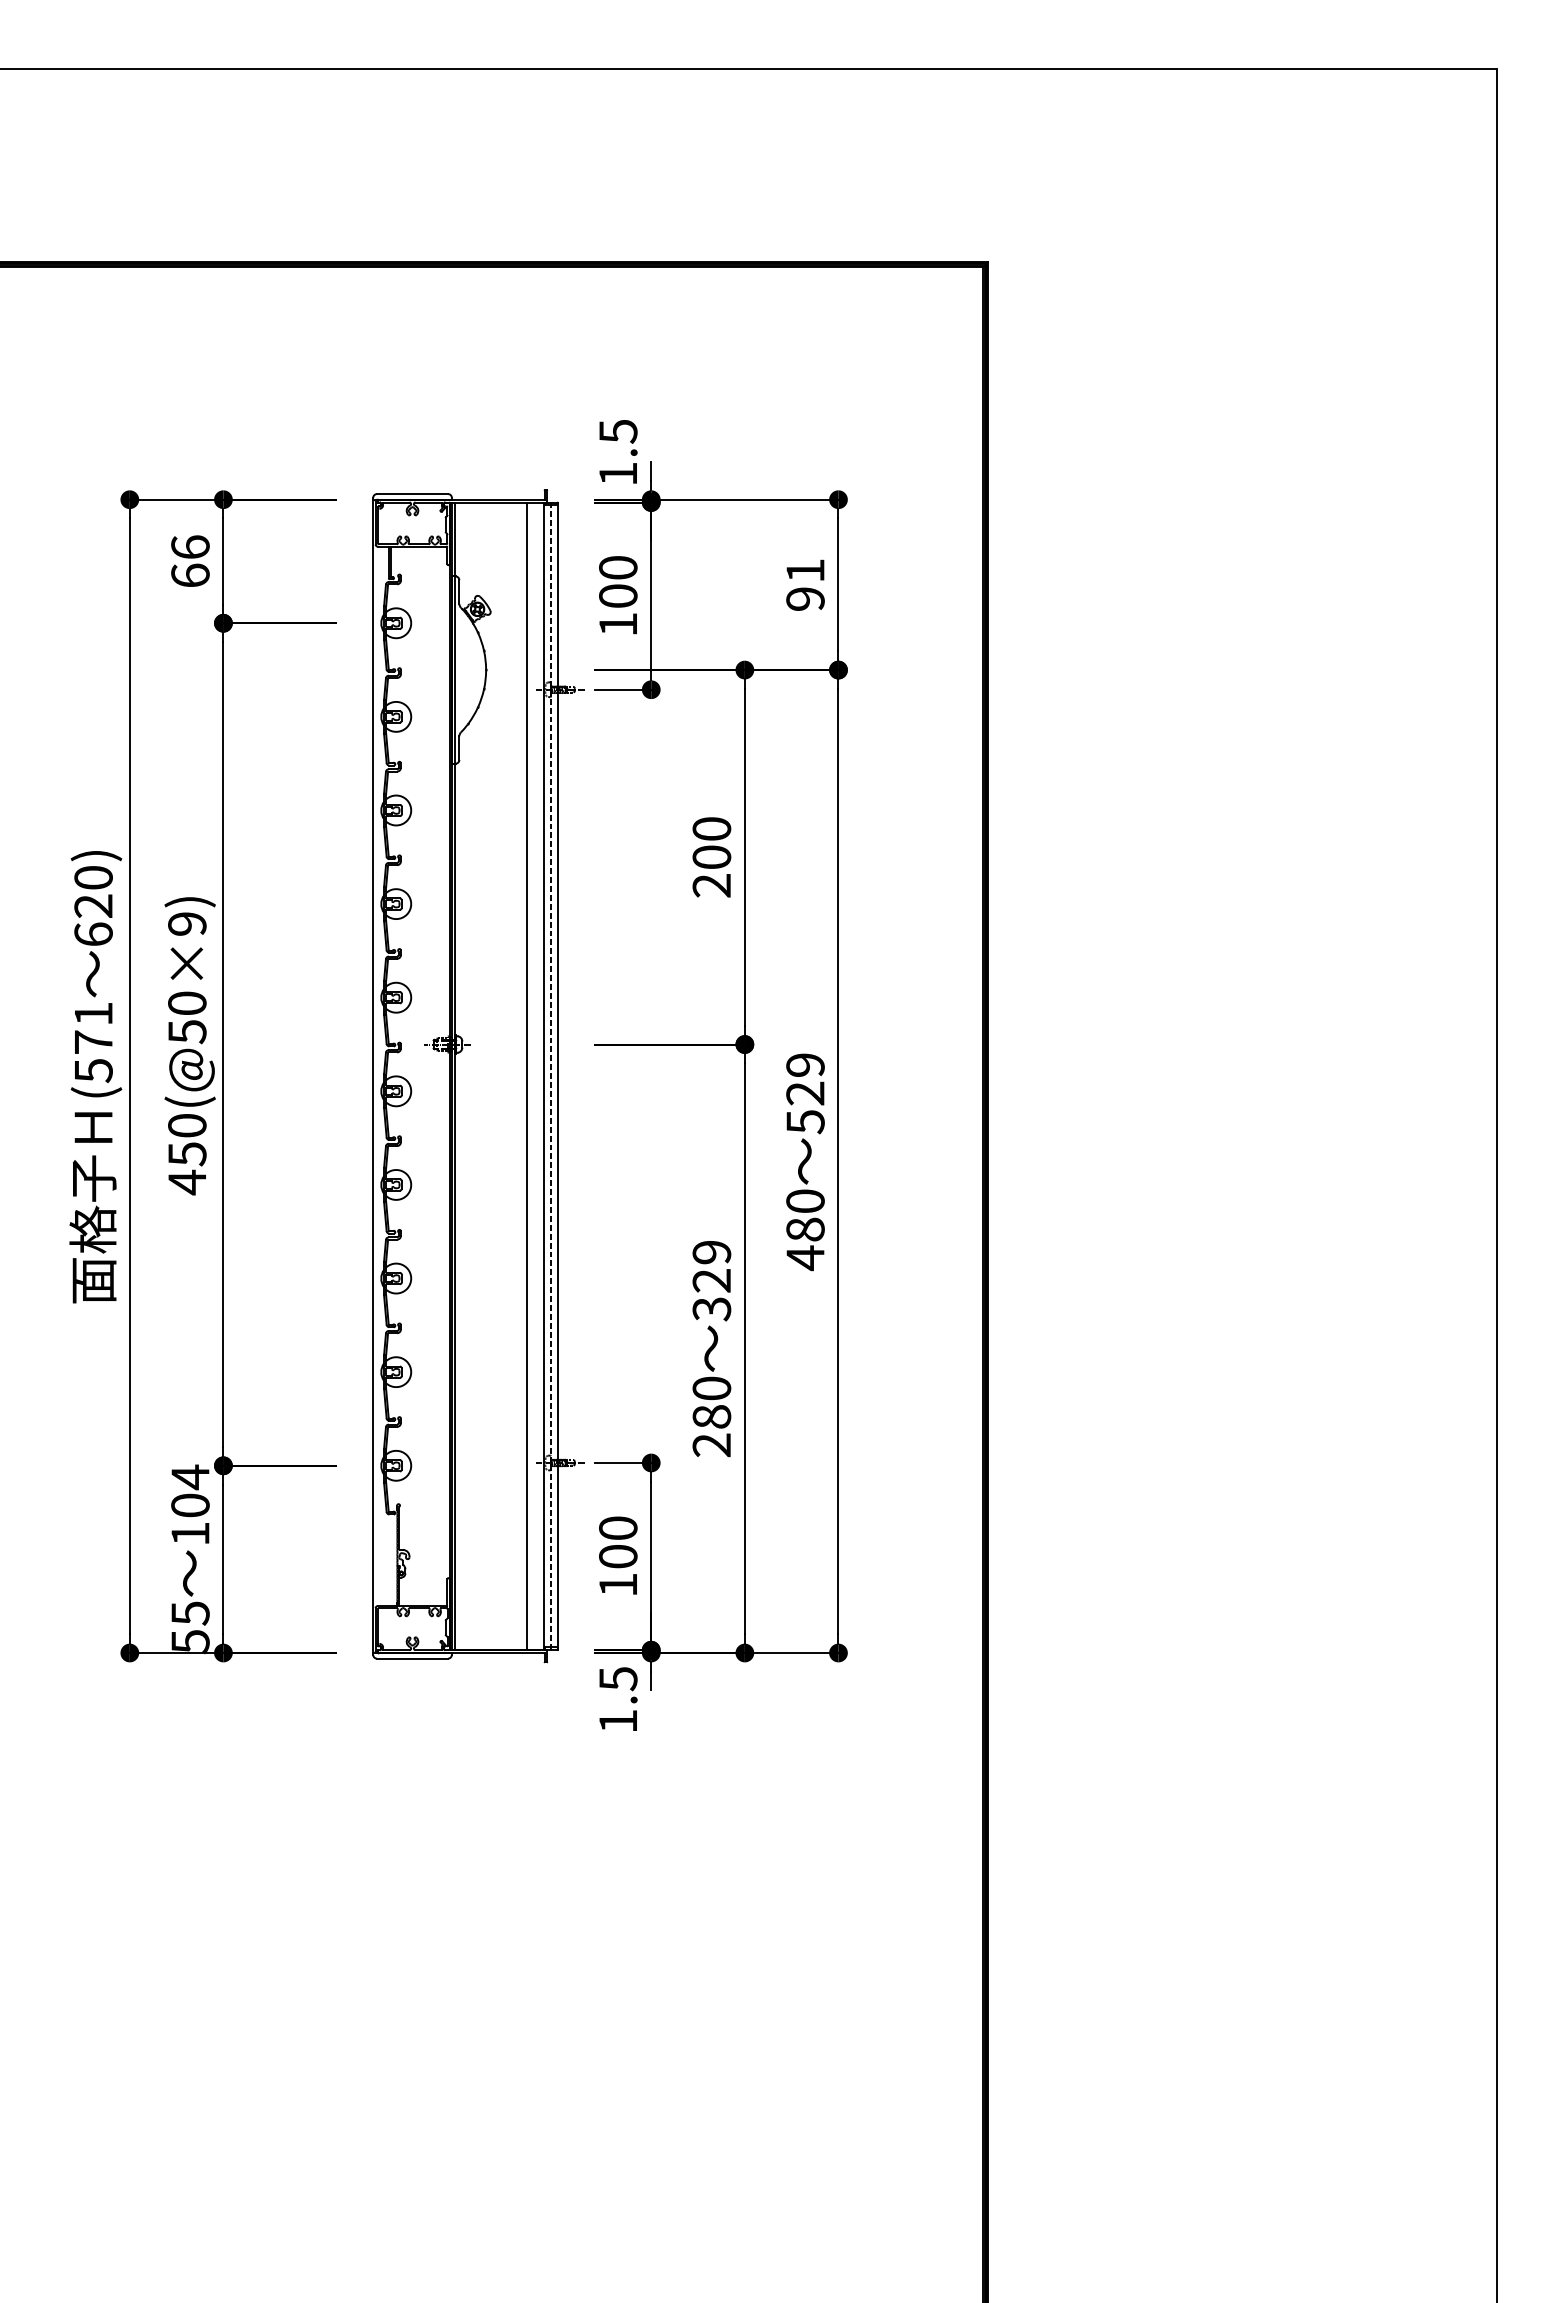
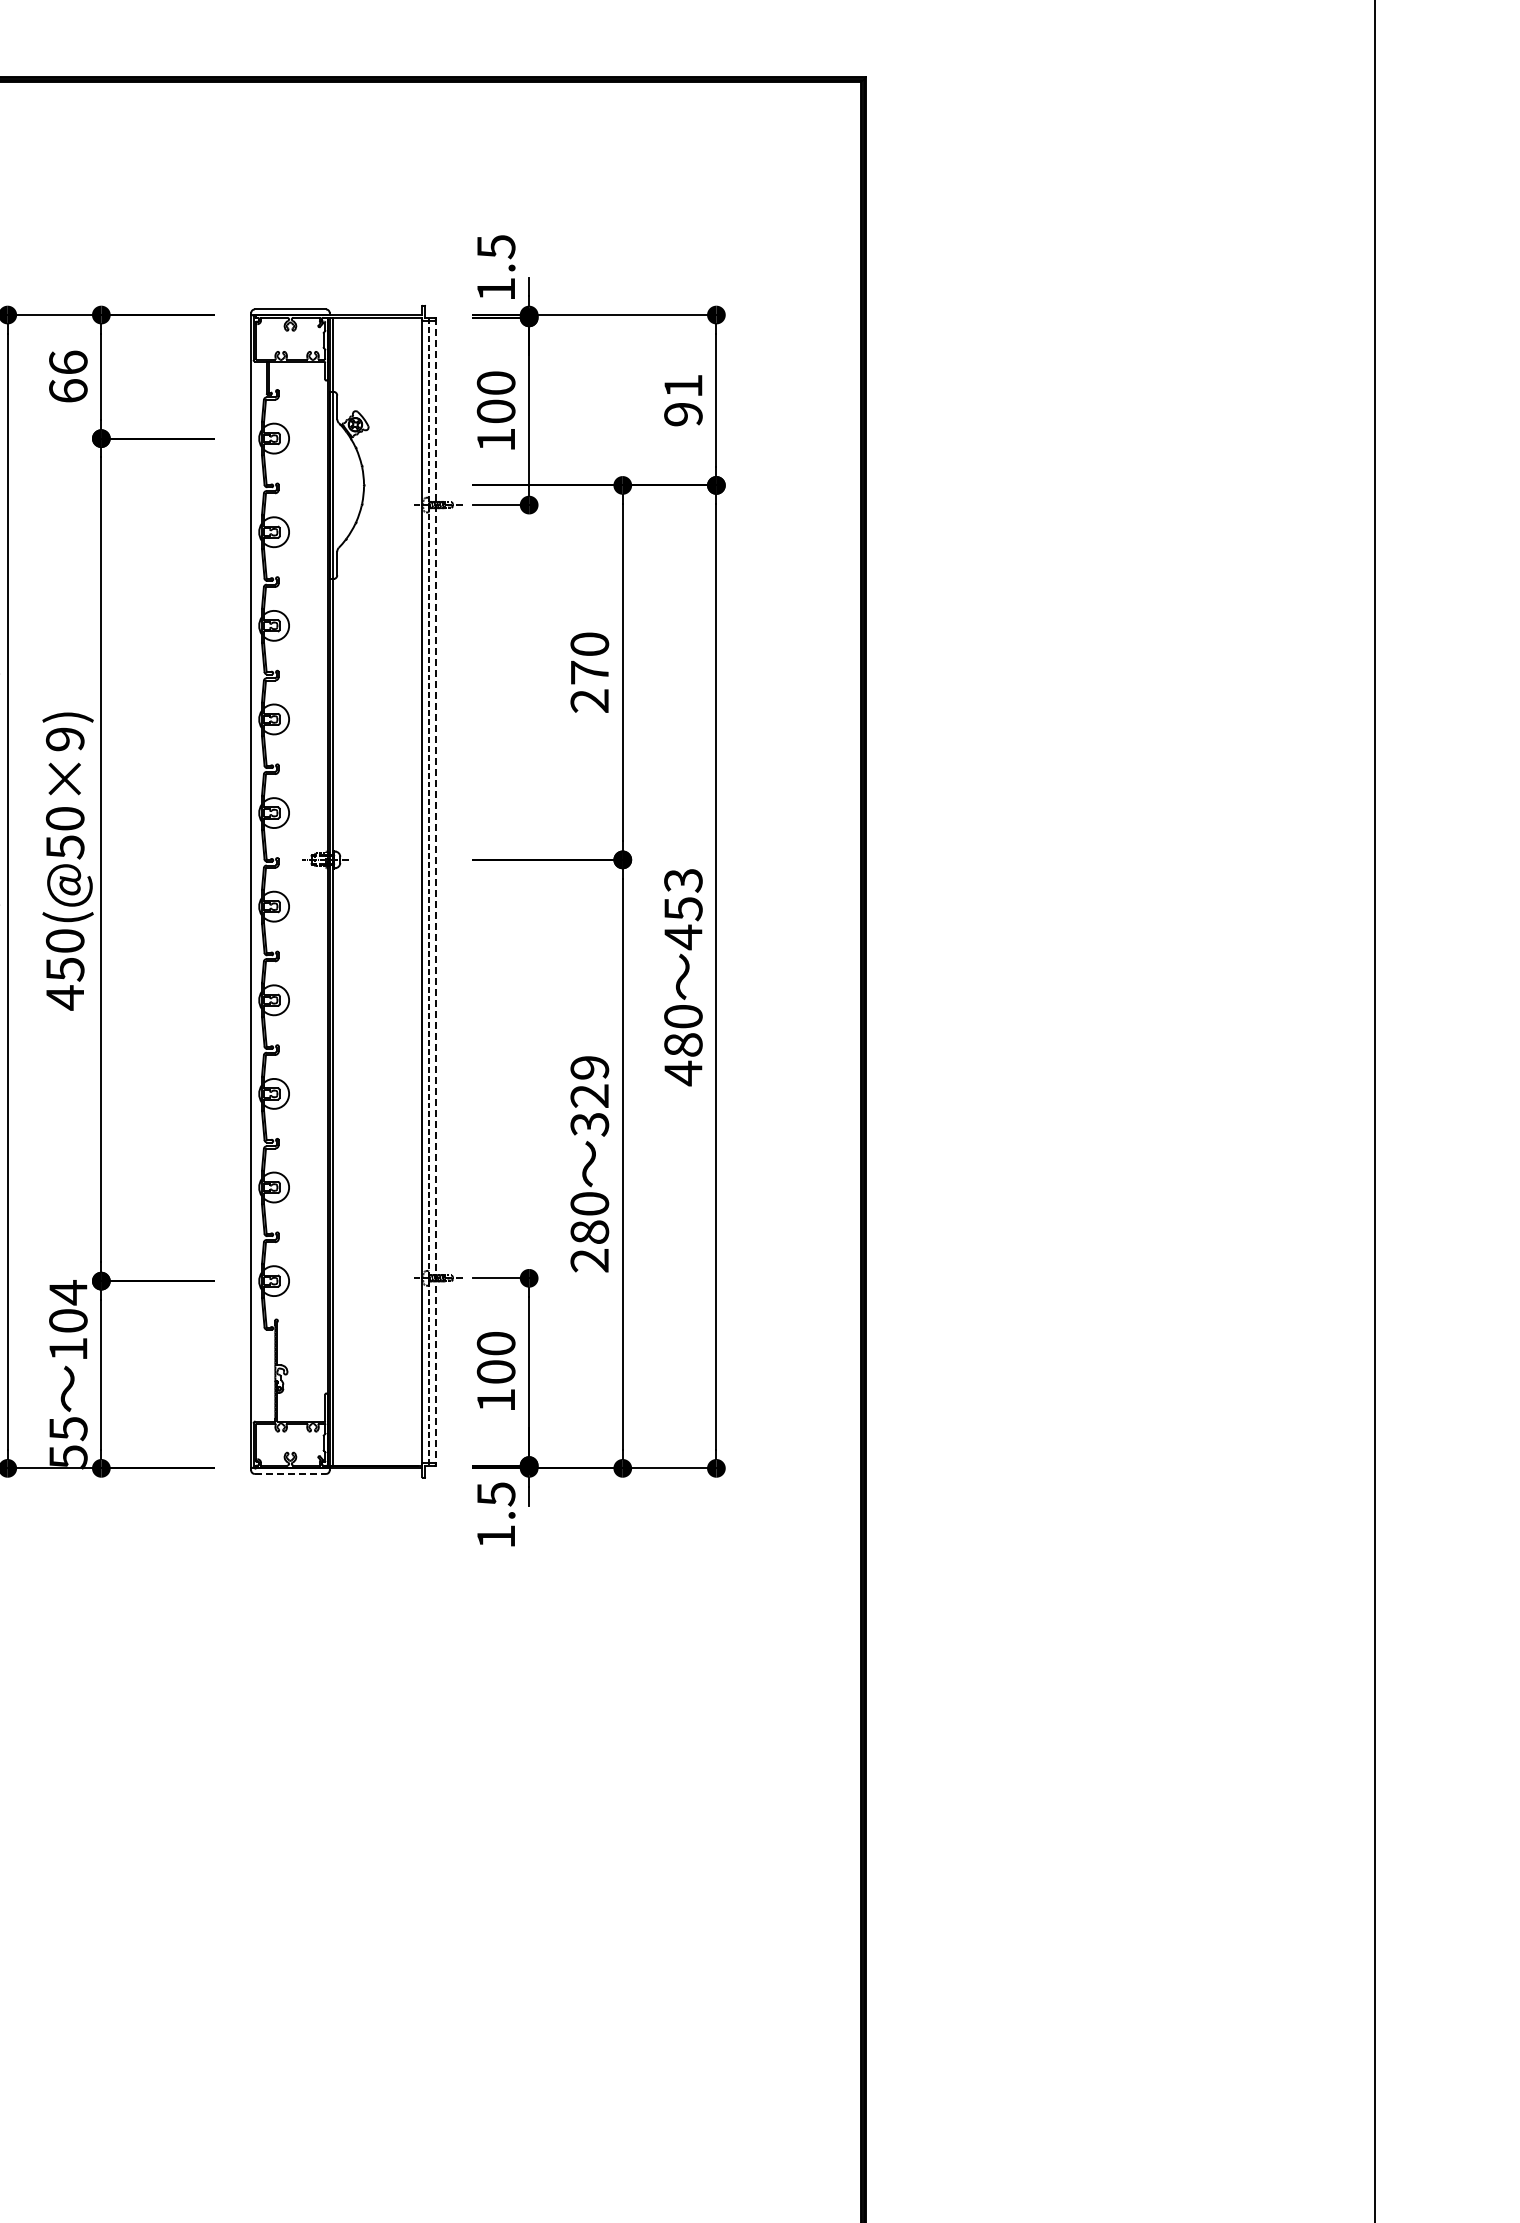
text: (711, 856) -> (589, 671), 200 -> 270
line: (526, 1076) -> (404, 891), removed
line: (557, 1076) -> (435, 891), solid -> dashed
text: (805, 1093) -> (683, 908), 529 -> 453
line: (412, 1658) -> (290, 1473), solid -> dashed

